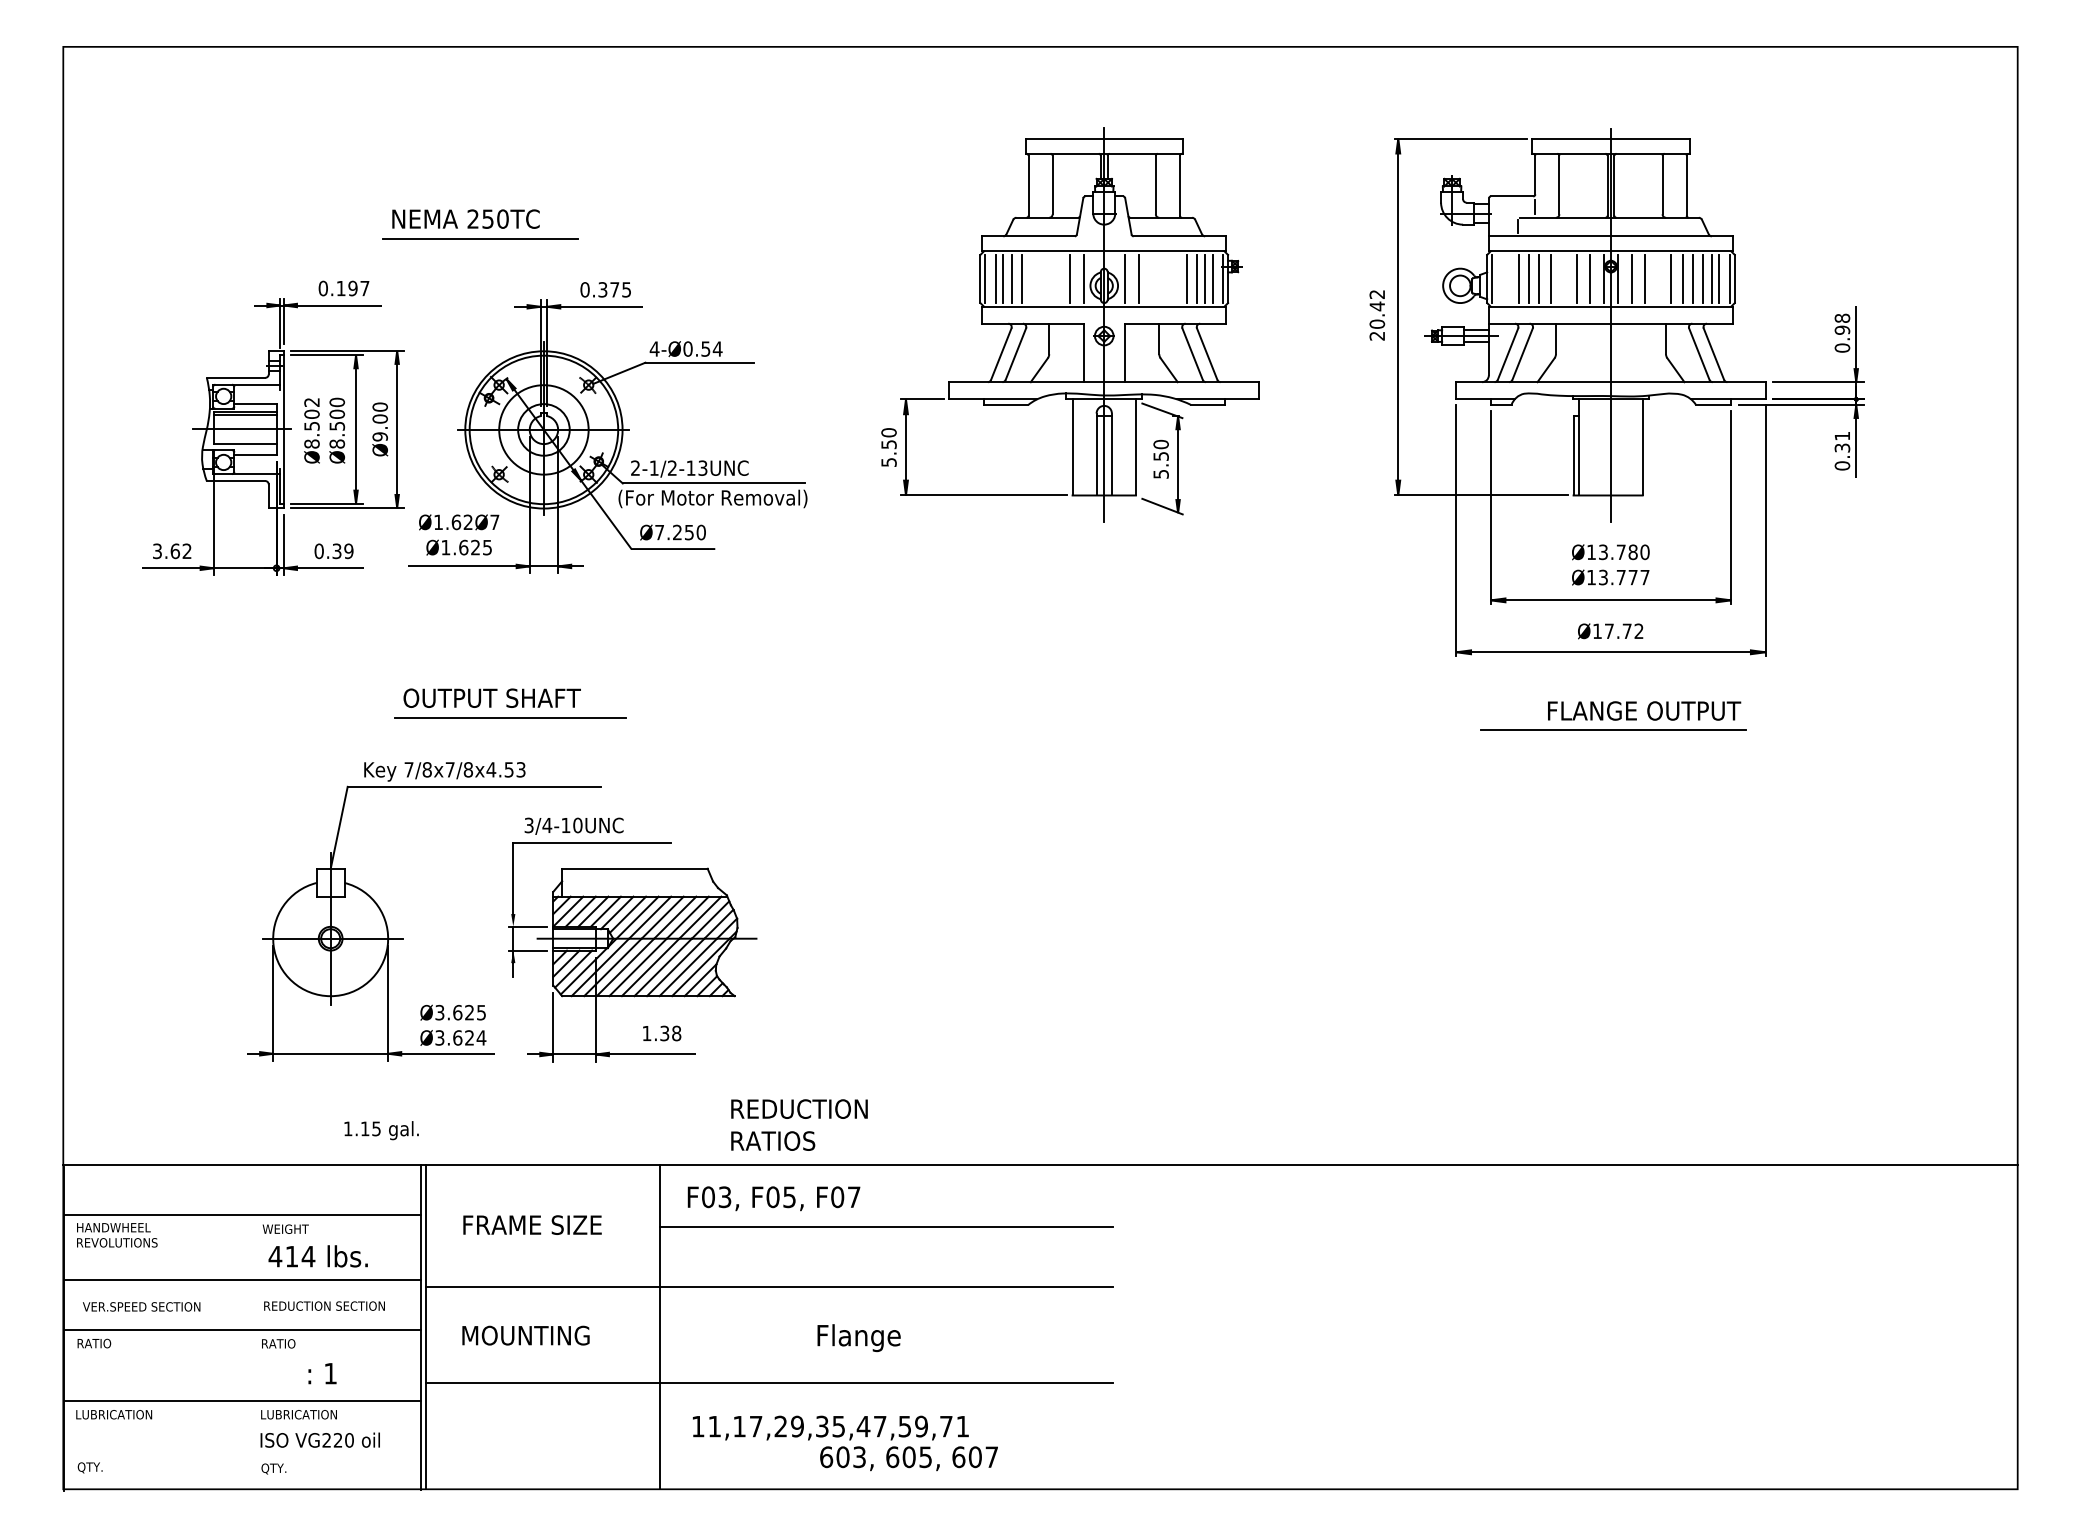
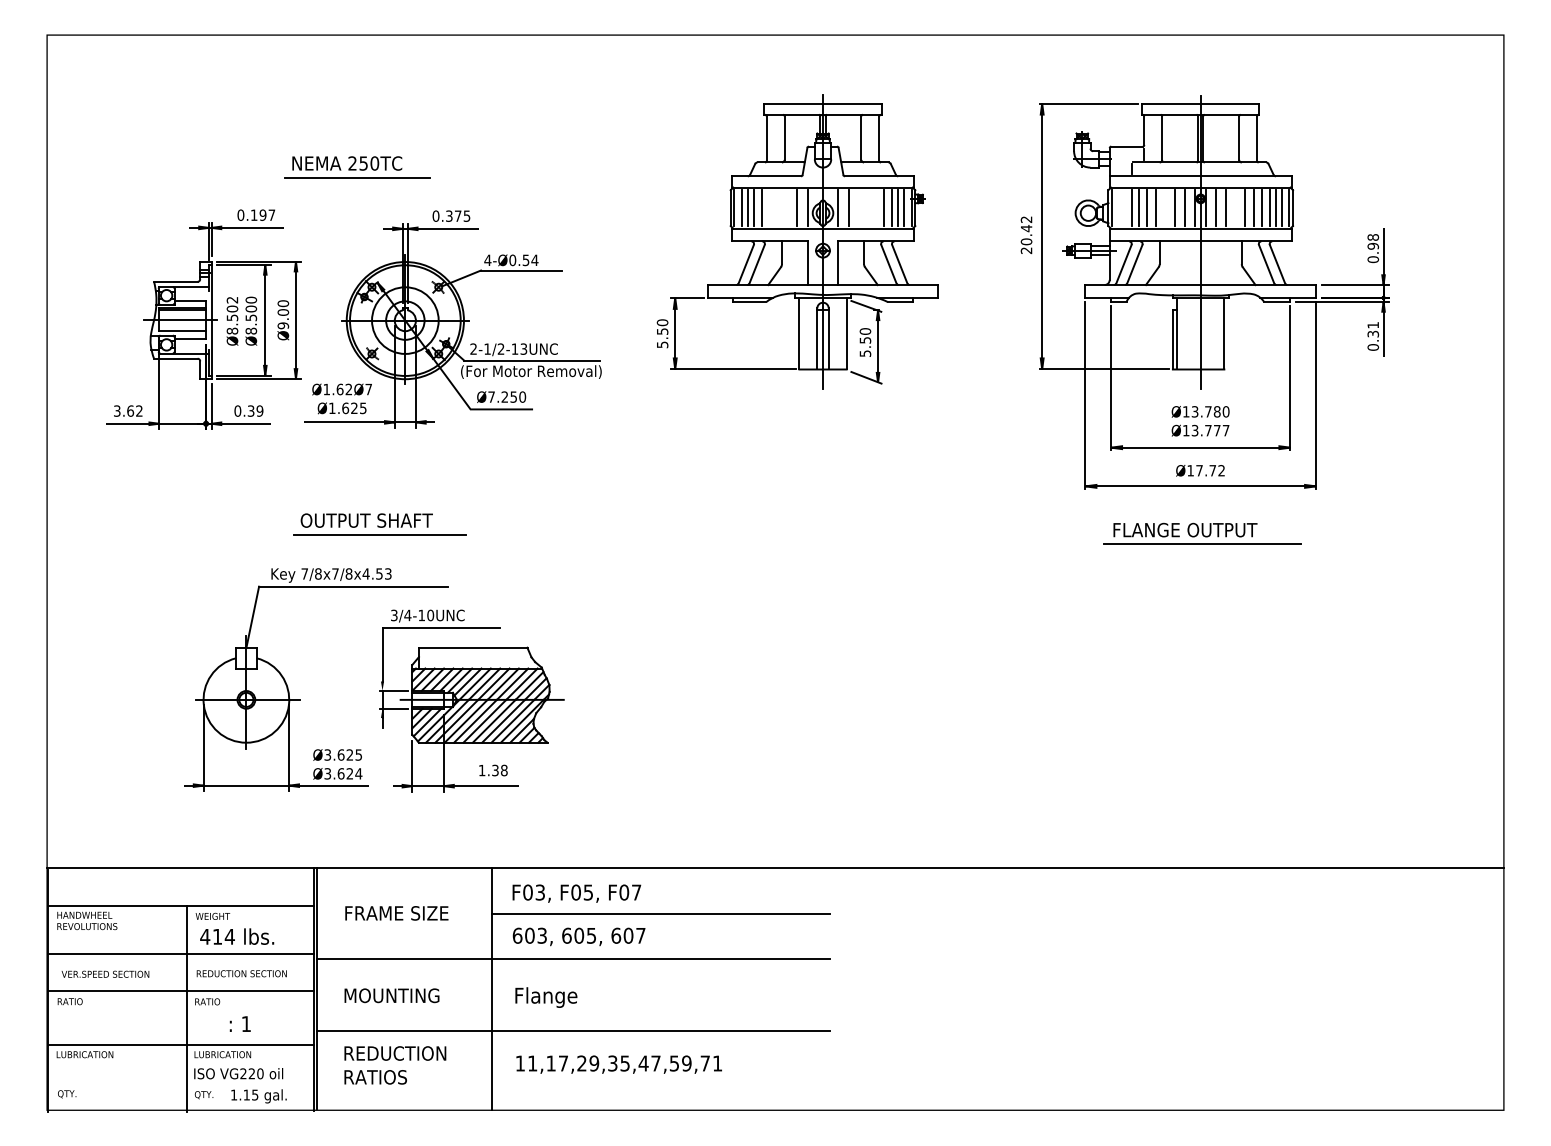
text: (1644, 710) -> (1185, 529), moved
text: (799, 1124) -> (395, 1064), moved
text: (381, 1130) -> (258, 1096), moved
text: (858, 1338) -> (545, 997), moved
line: (251, 1352) -> (187, 1008), added
text: (908, 1458) -> (578, 936), moved

